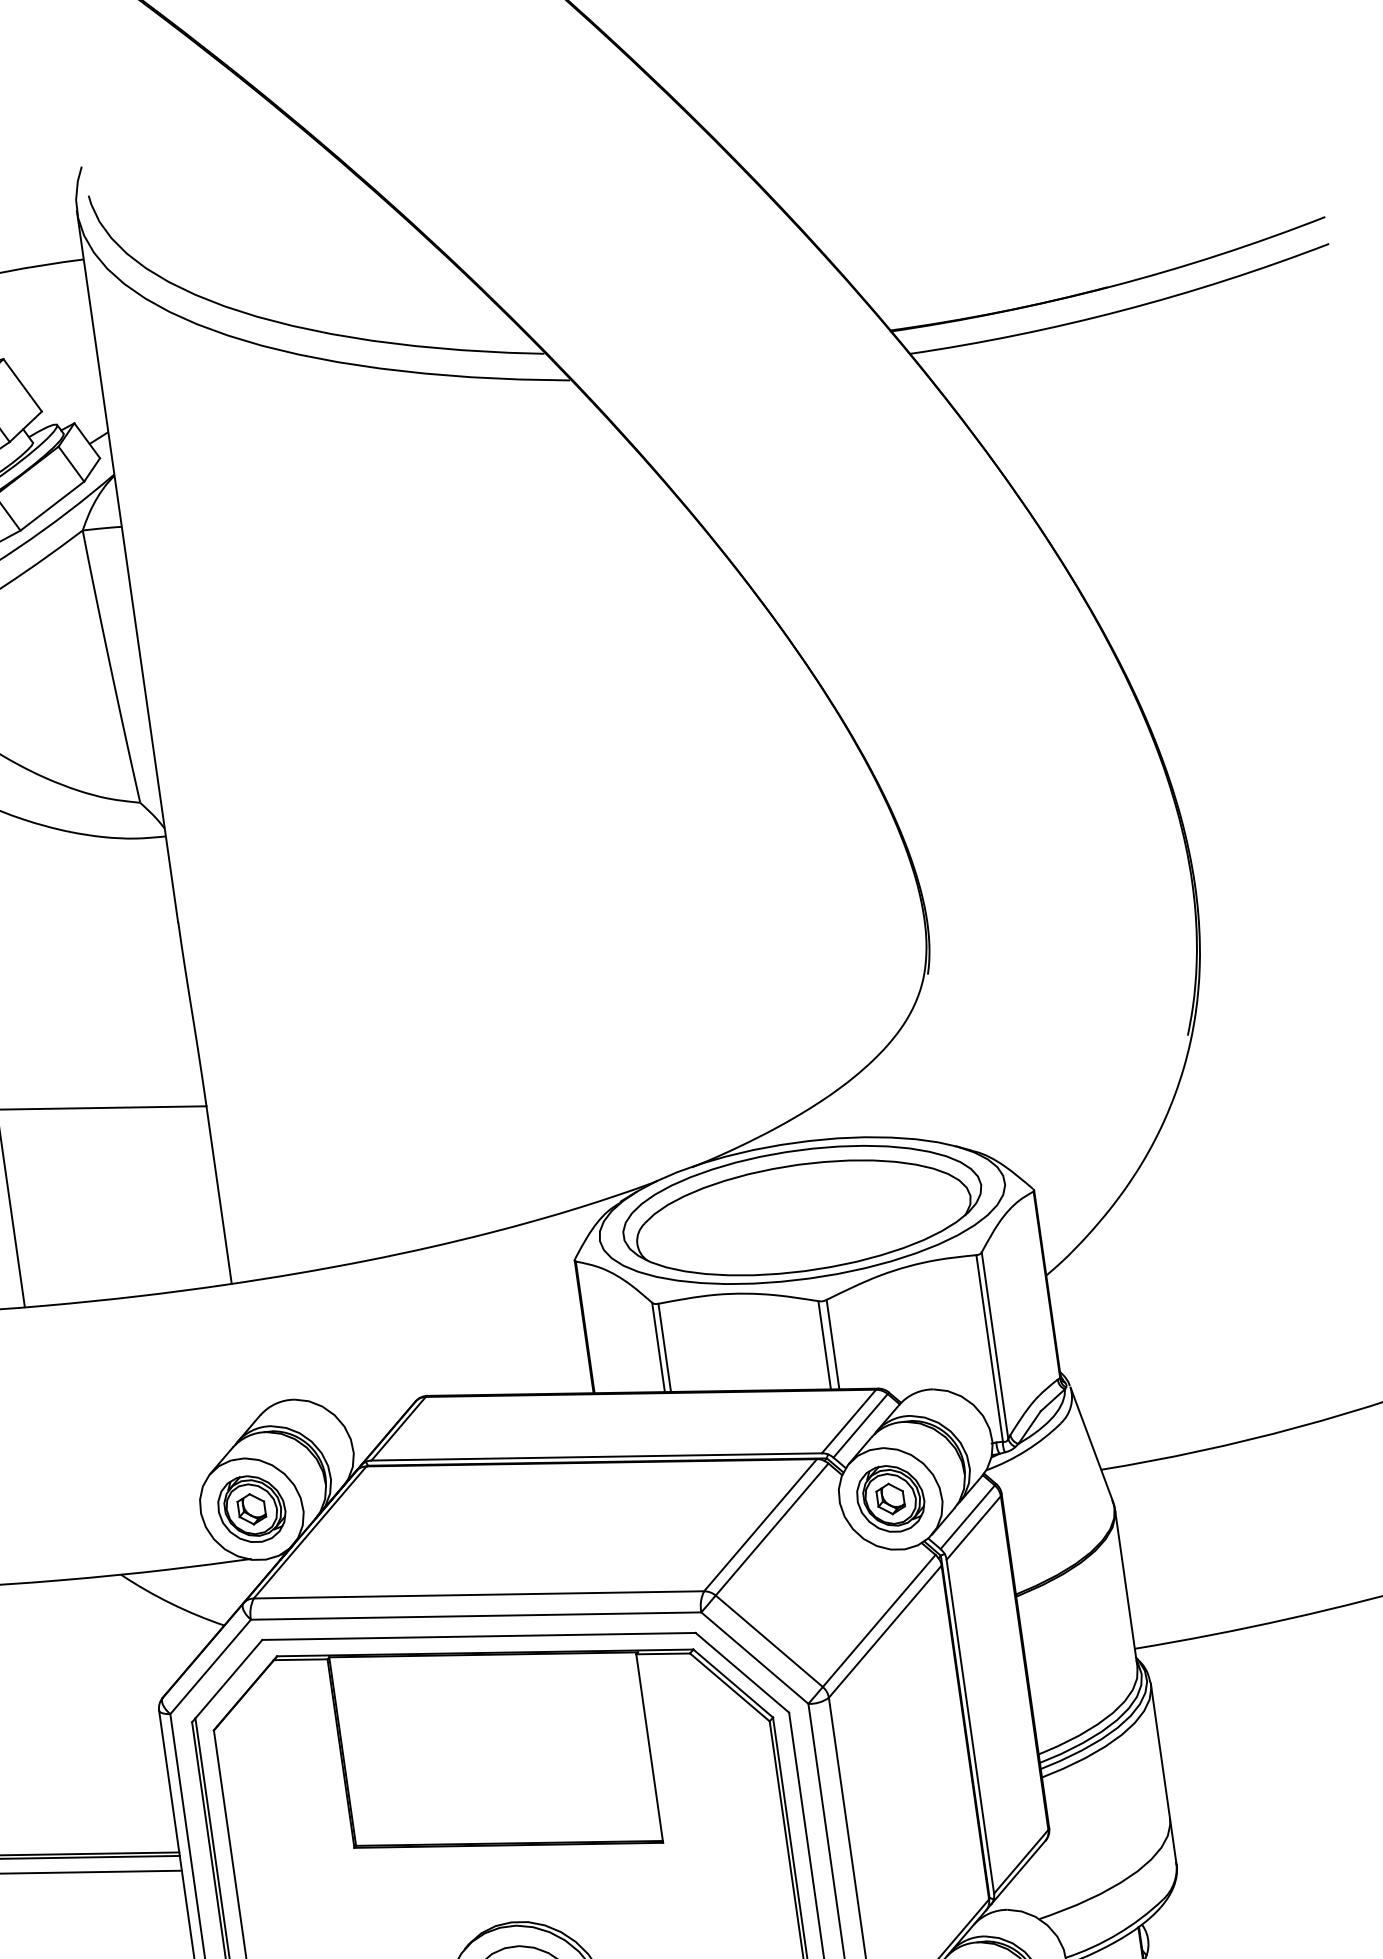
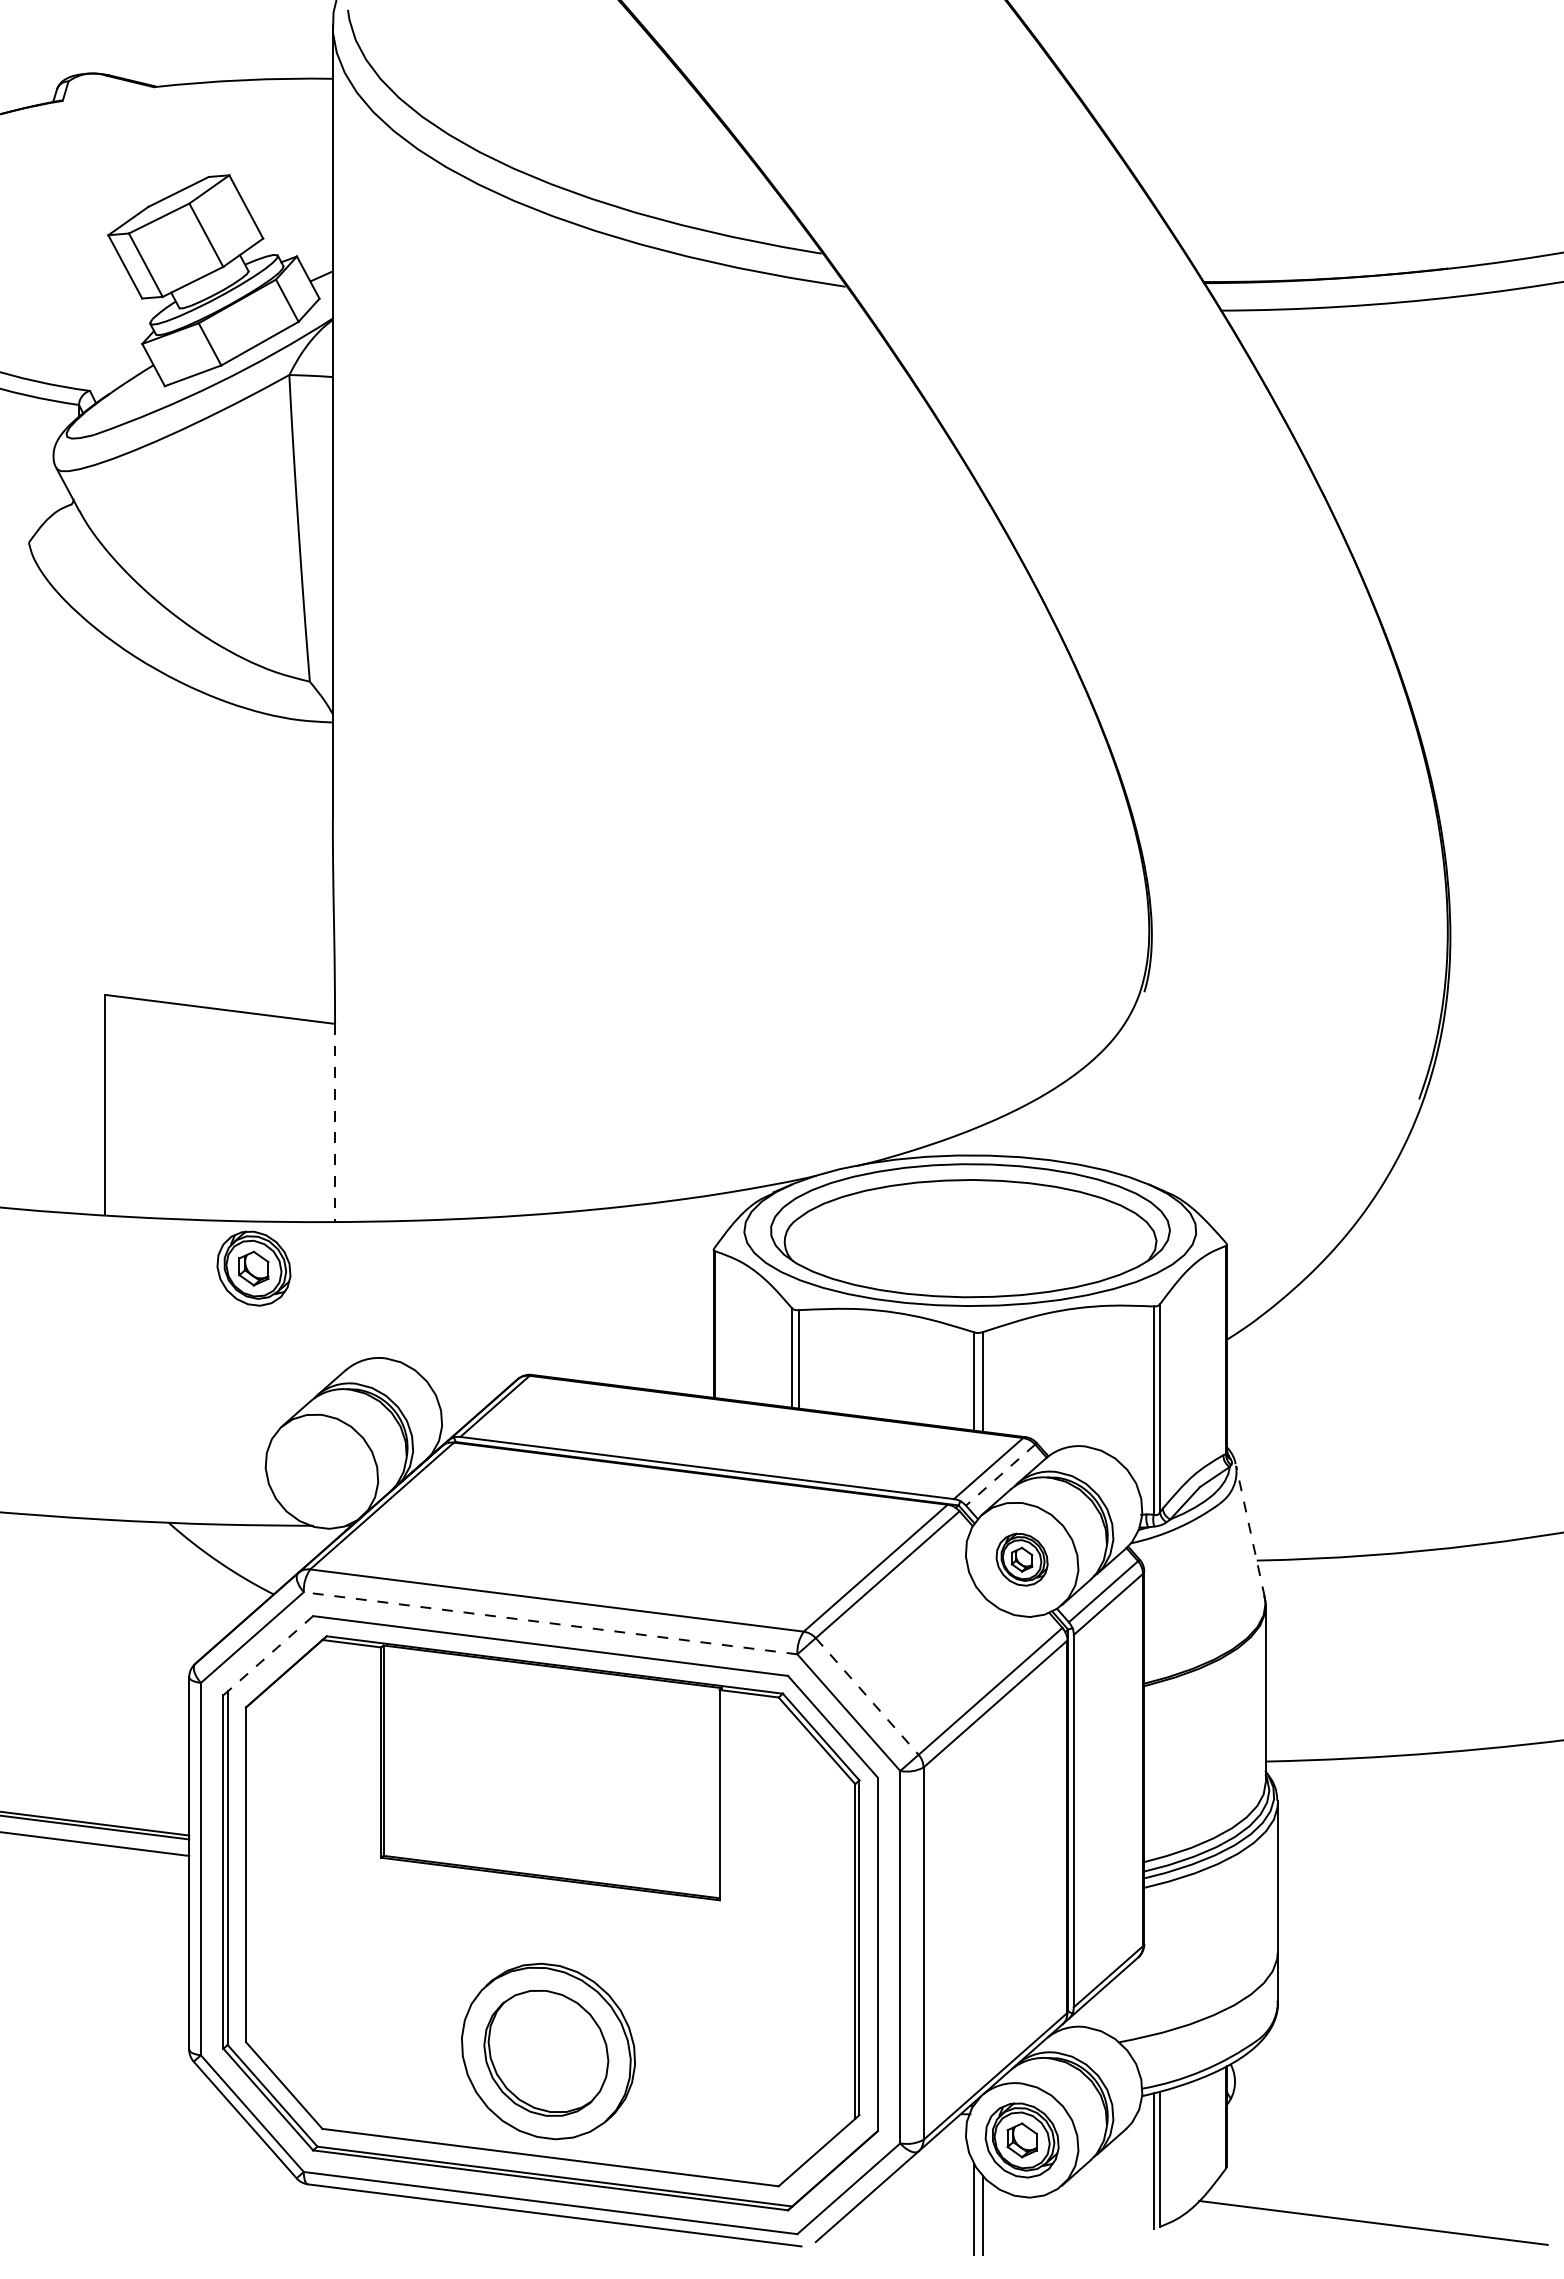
line: (219, 1195) -> (335, 1123), solid -> dashed
line: (860, 1426) -> (1000, 1475), solid -> dashed
line: (1091, 1444) -> (1250, 1531), solid -> dashed
part: (890, 1498) -> (1021, 1559), size x0.7
part: (251, 1509) -> (253, 1268), moved
line: (476, 1616) -> (550, 1623), solid -> dashed
line: (769, 1641) -> (867, 1696), solid -> dashed
line: (227, 1680) -> (268, 1655), solid -> dashed

